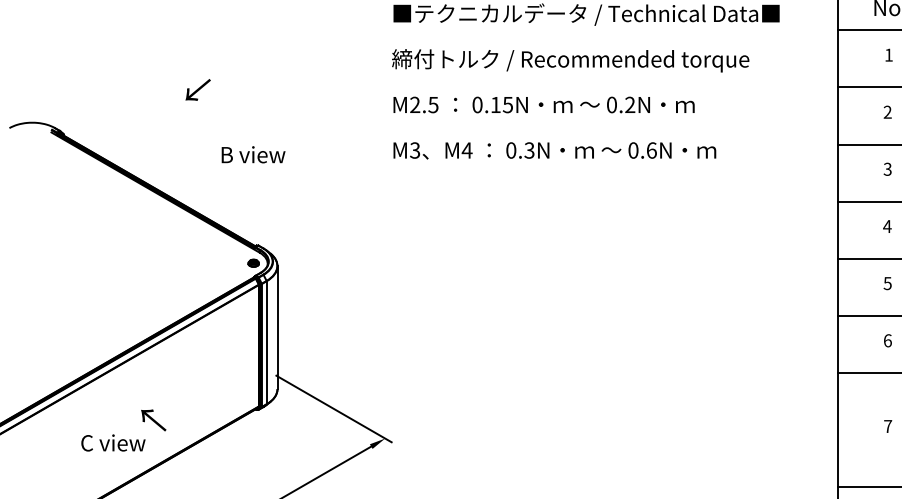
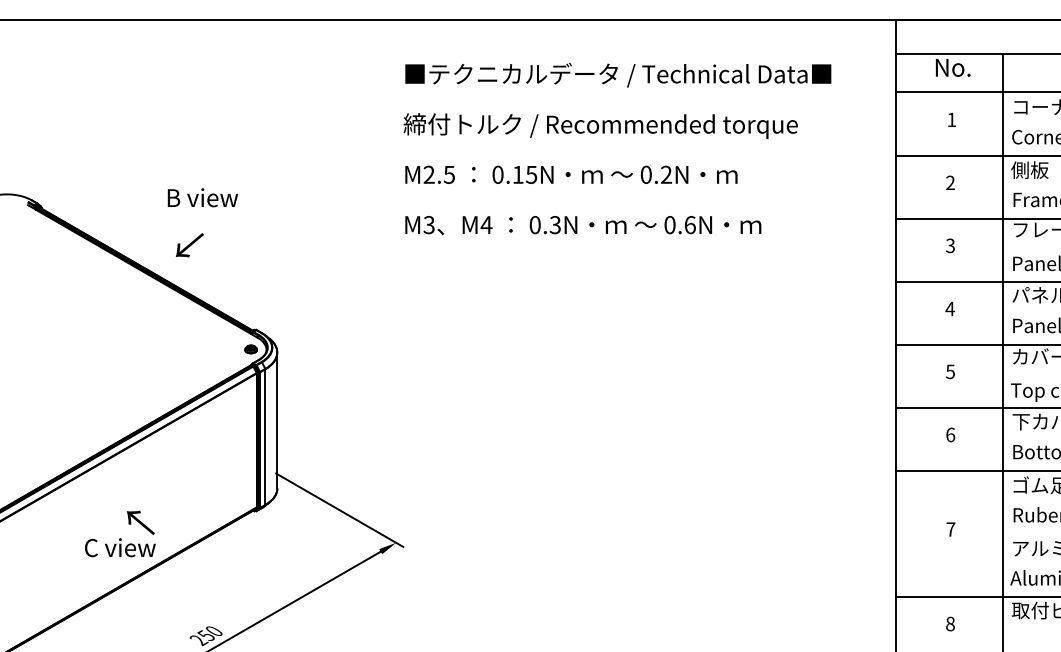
text: (197, 90) -> (189, 245), moved
text: (253, 154) -> (202, 197), moved
text: (113, 442) -> (120, 547), moved

